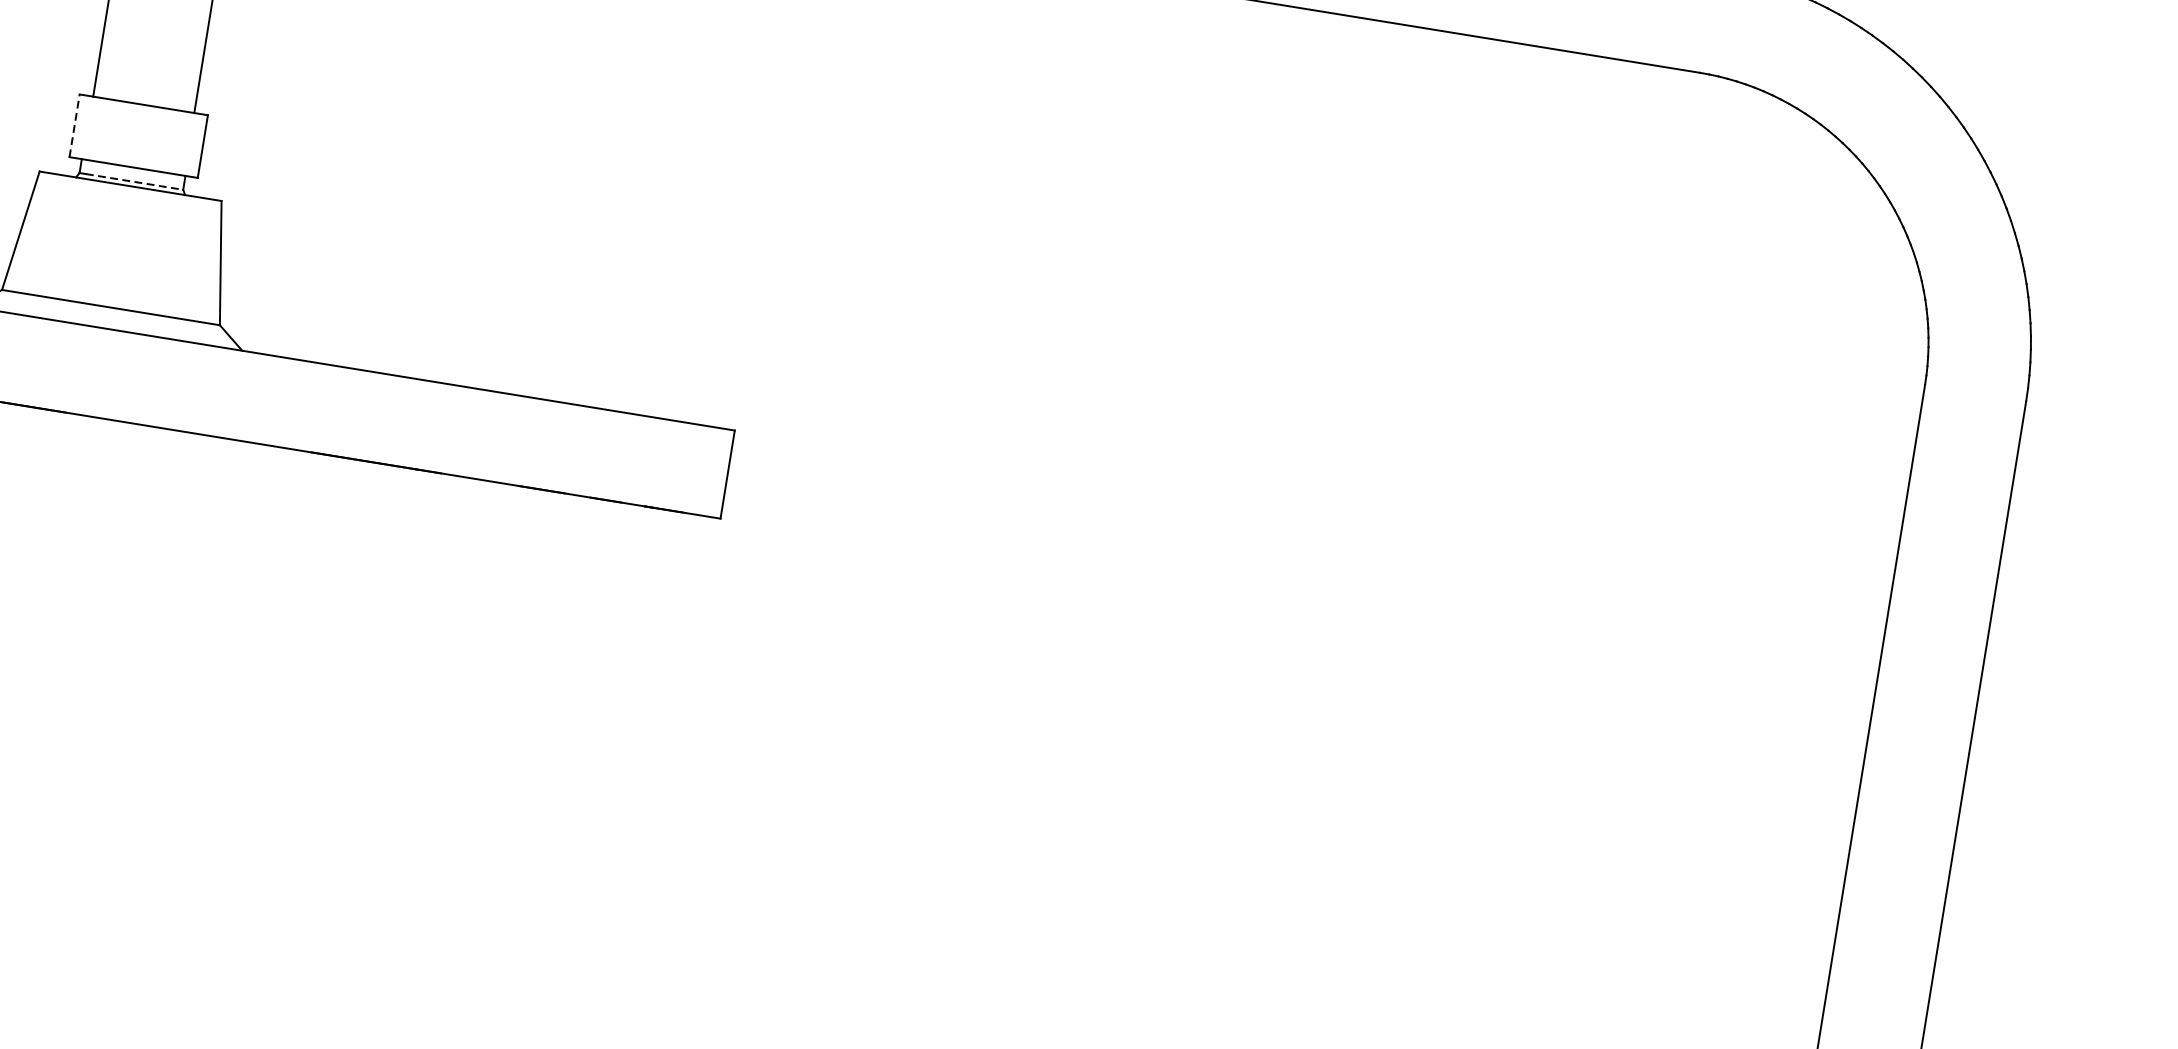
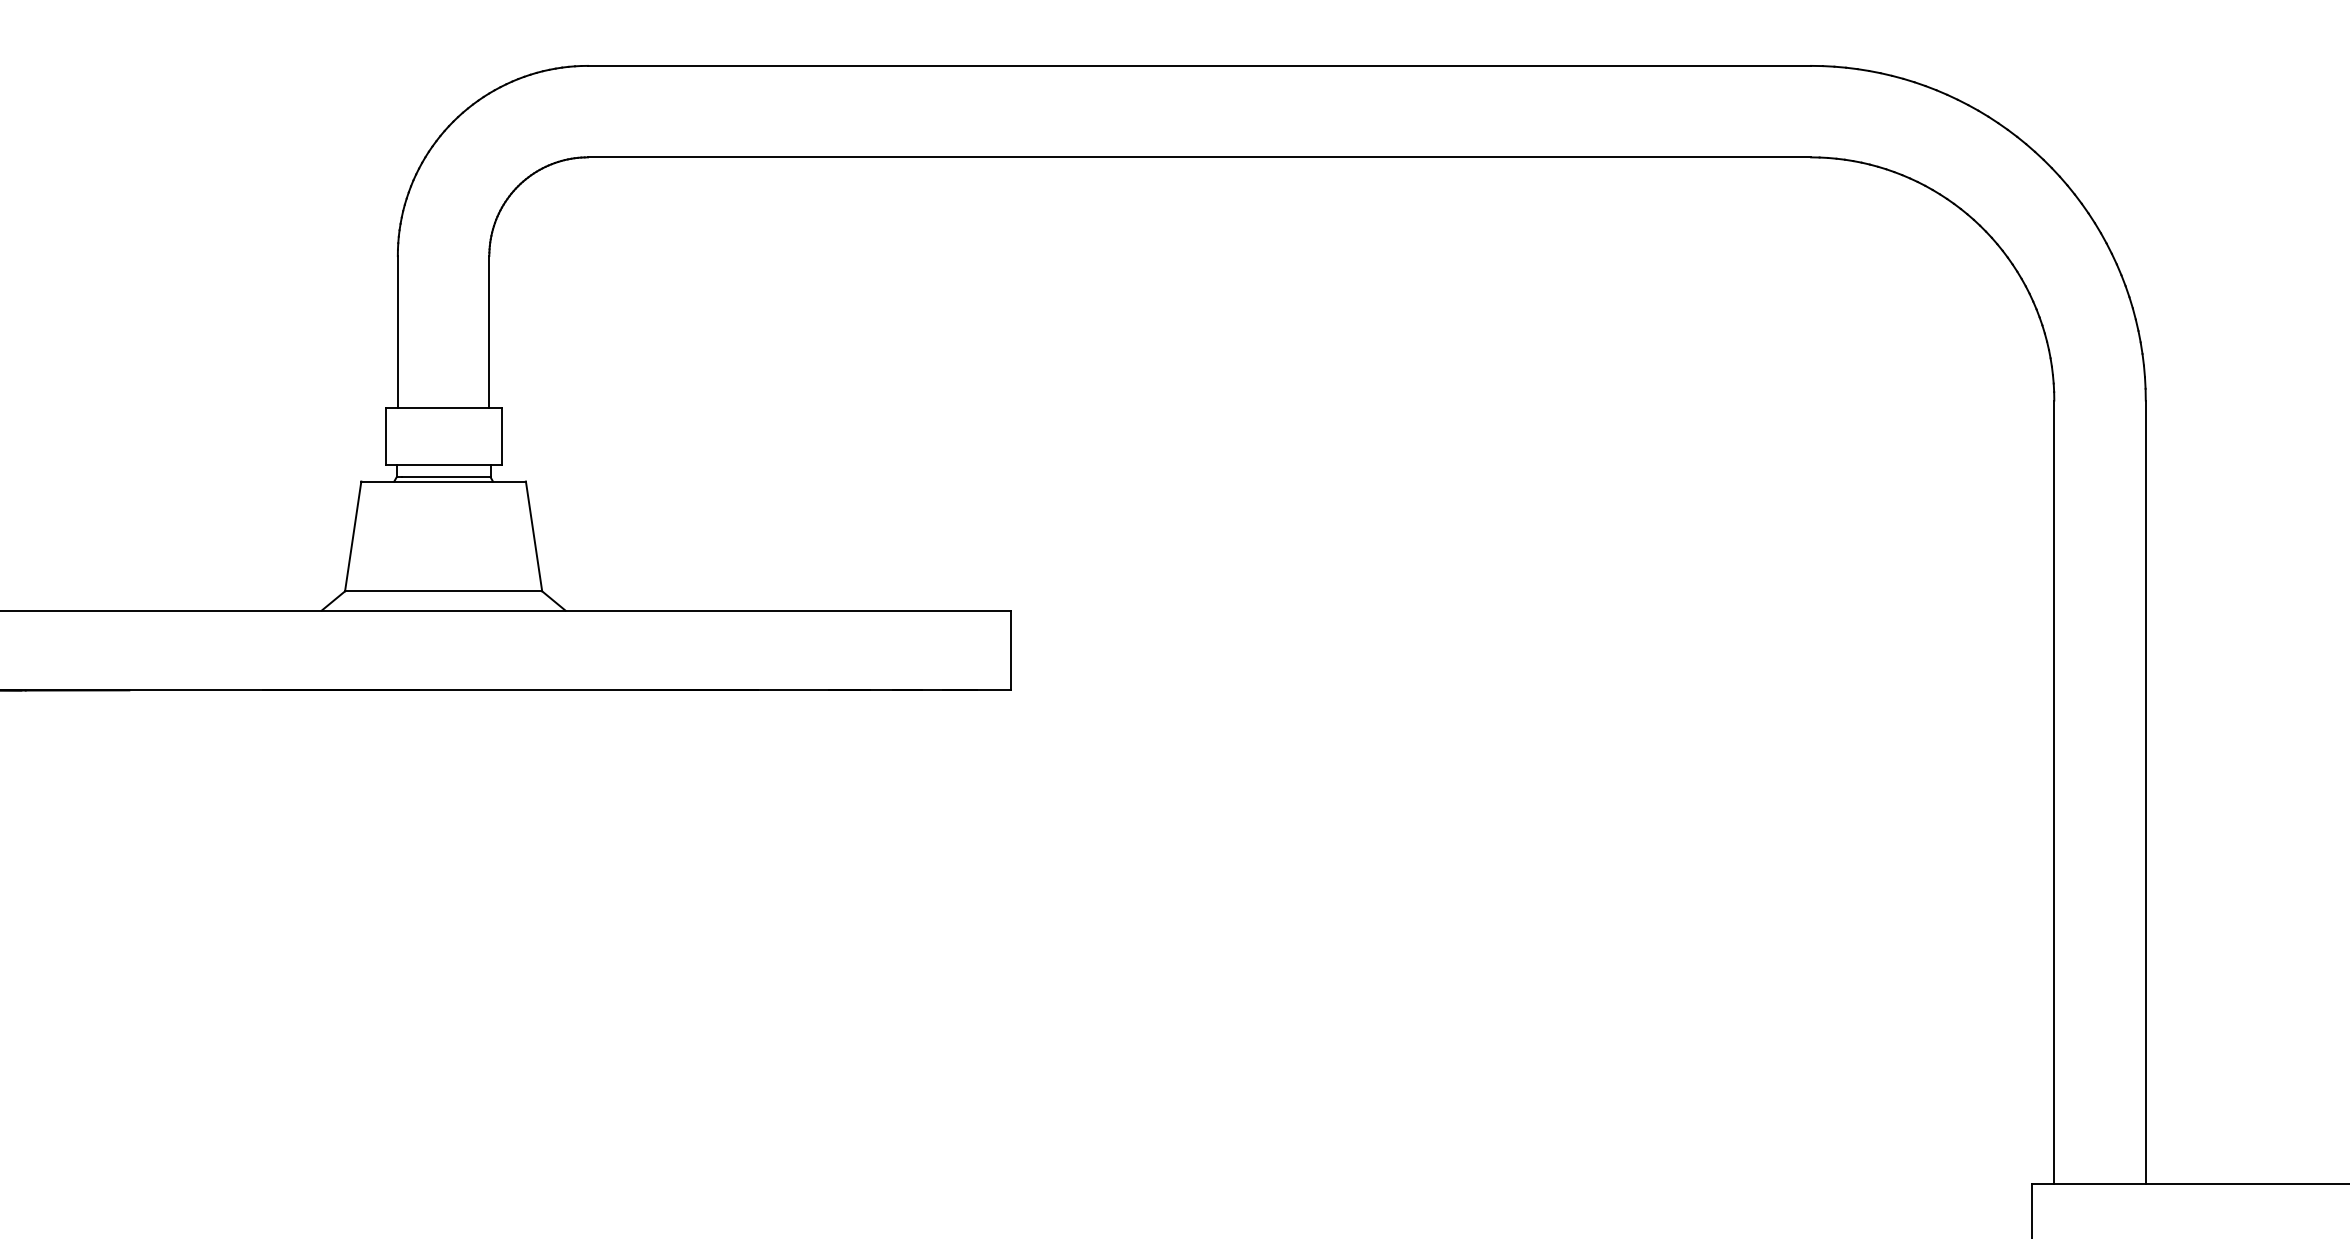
line: (74, 124) -> (385, 435), dashed -> solid
line: (135, 182) -> (447, 477), dashed -> solid

